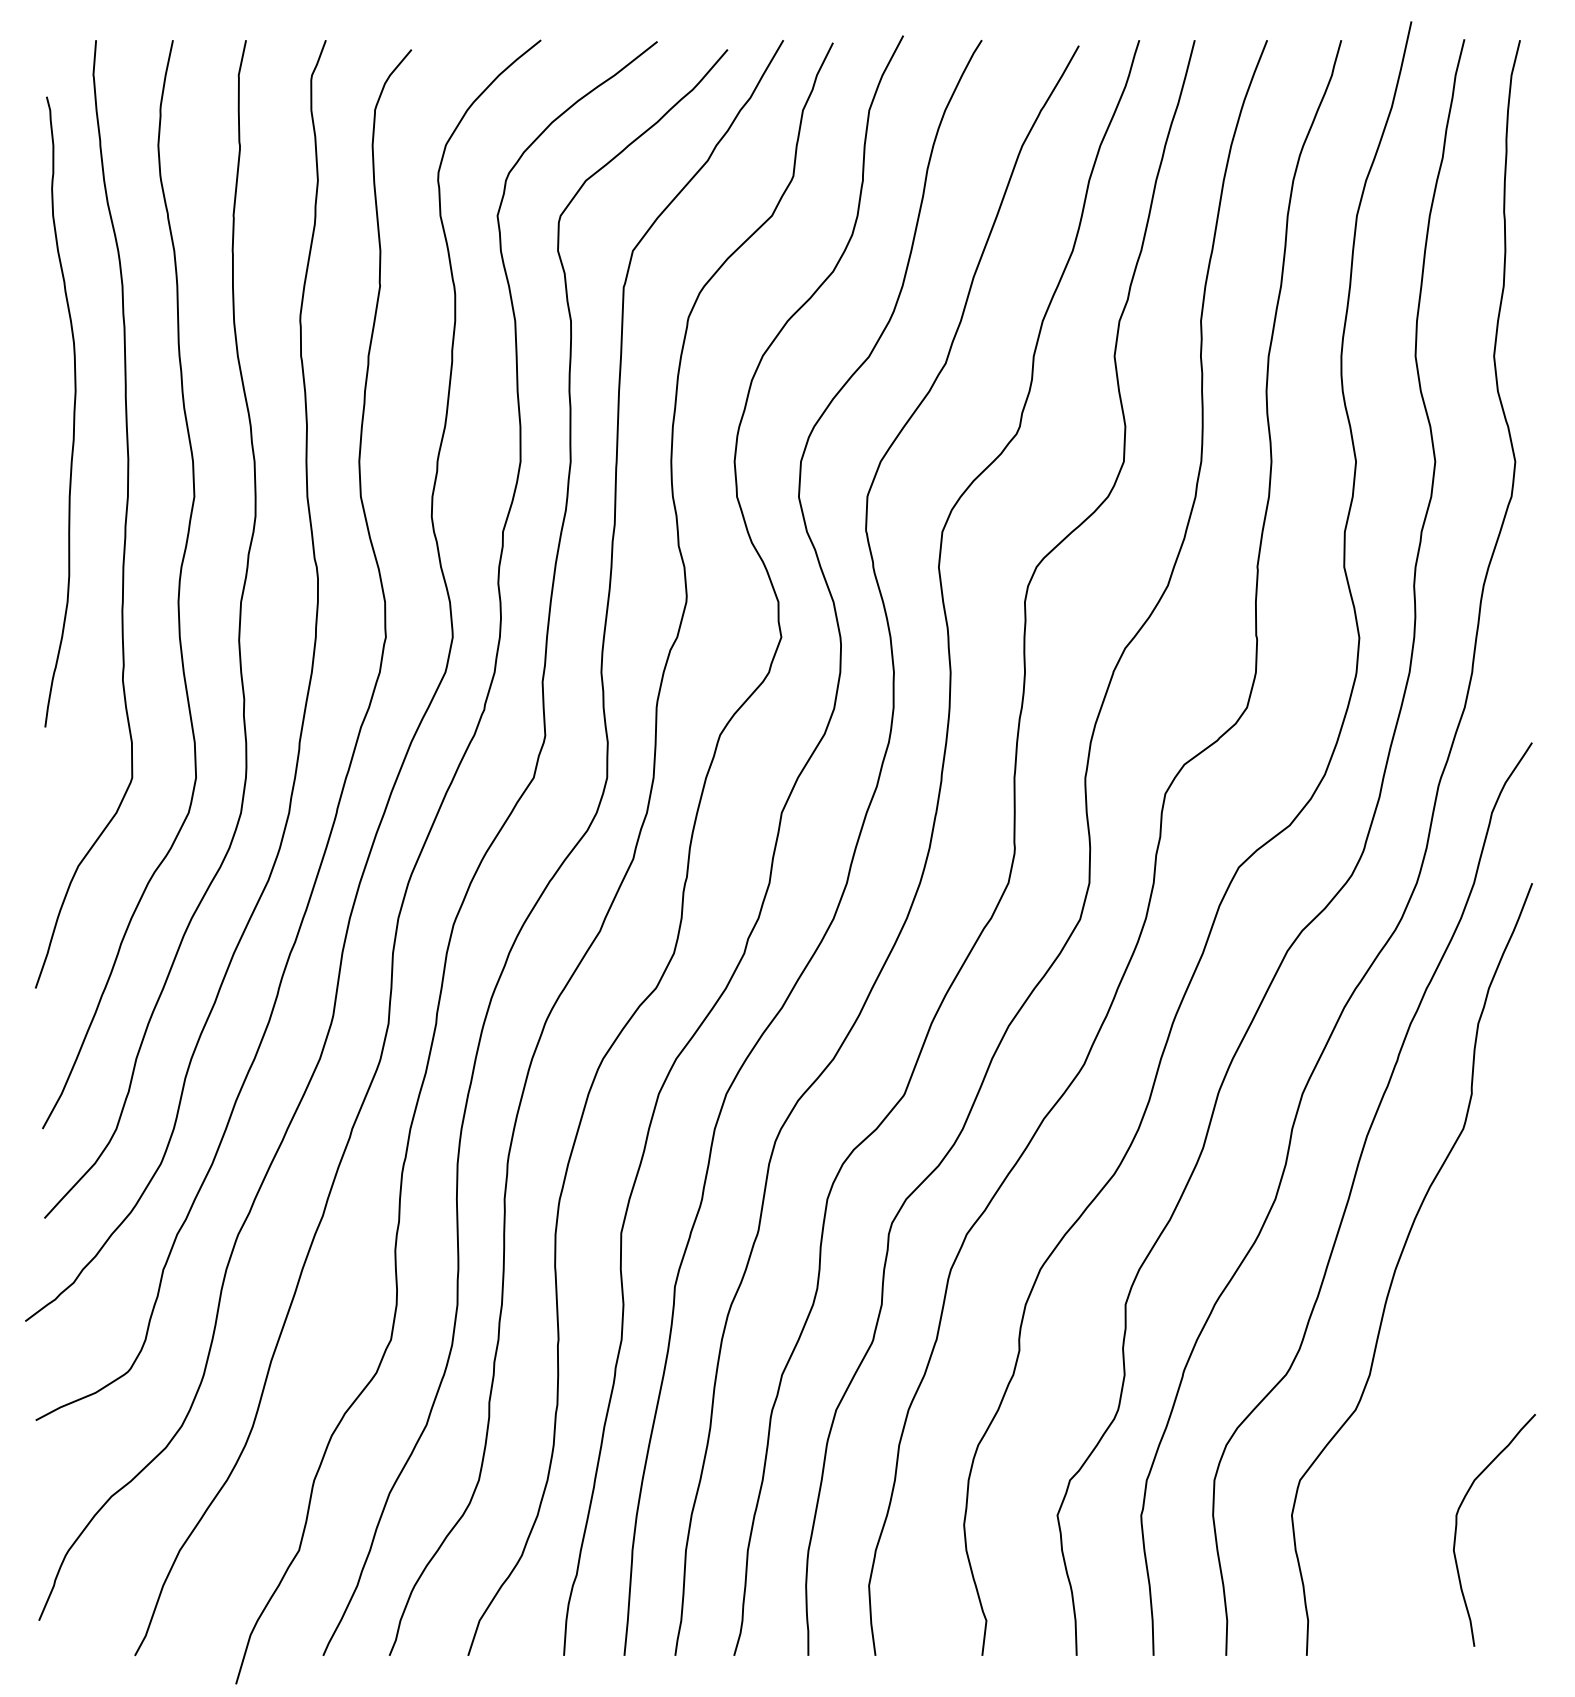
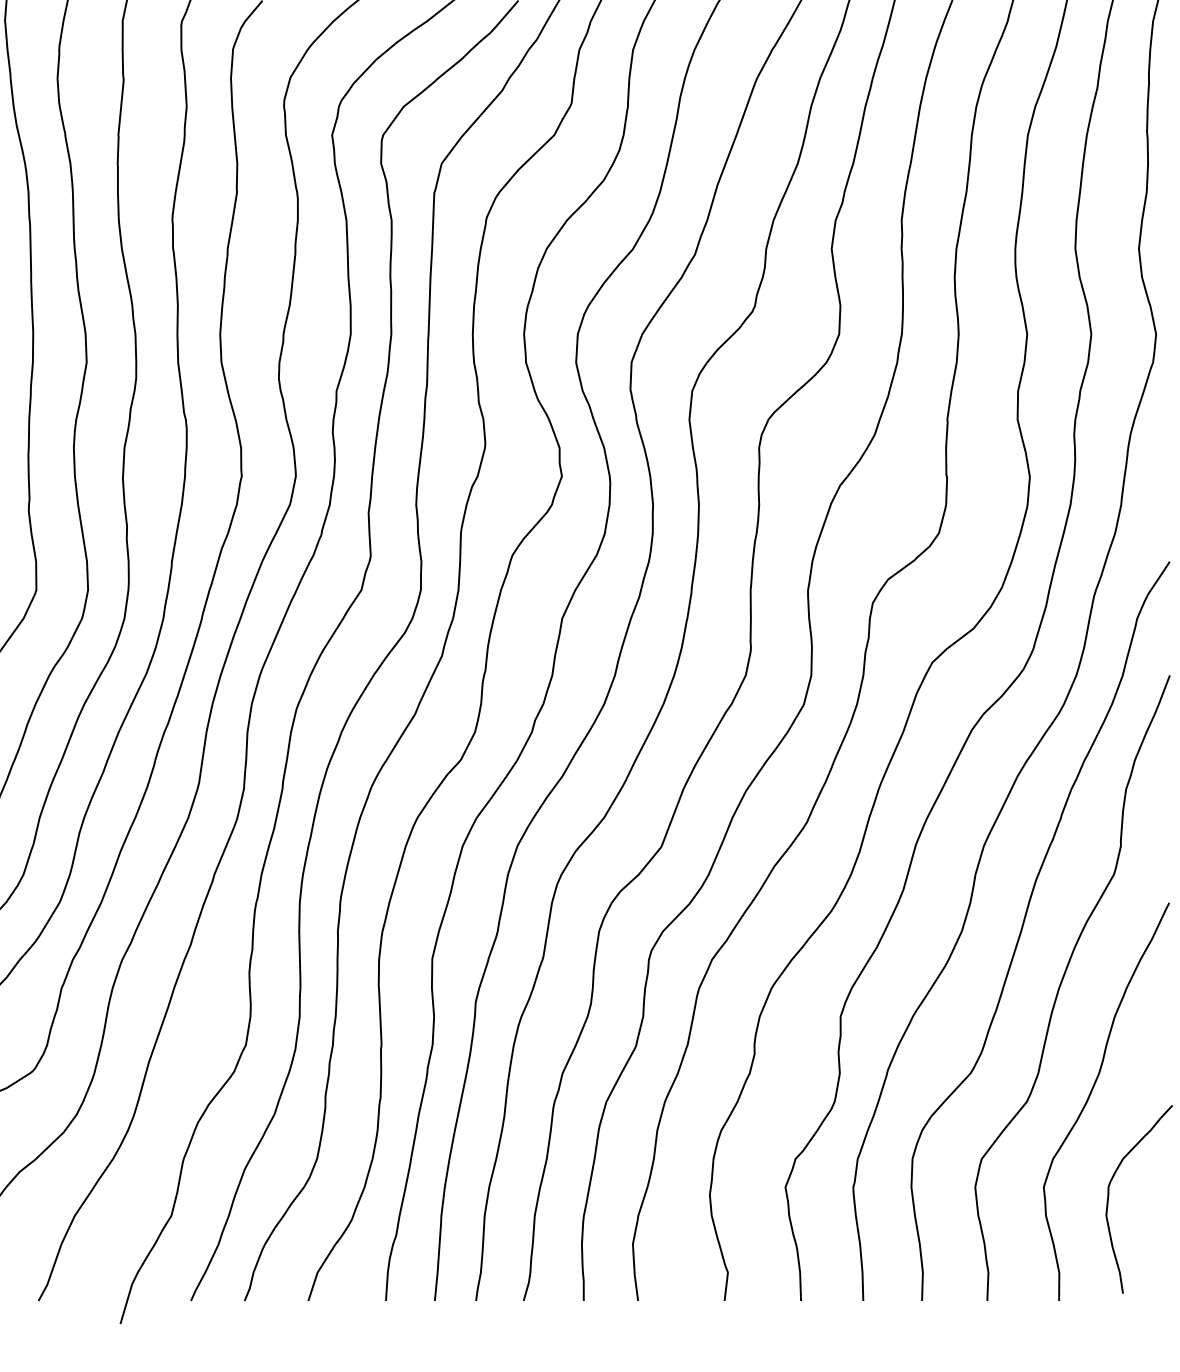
curve: (1435, 1399) -> (1091, 1093), added

